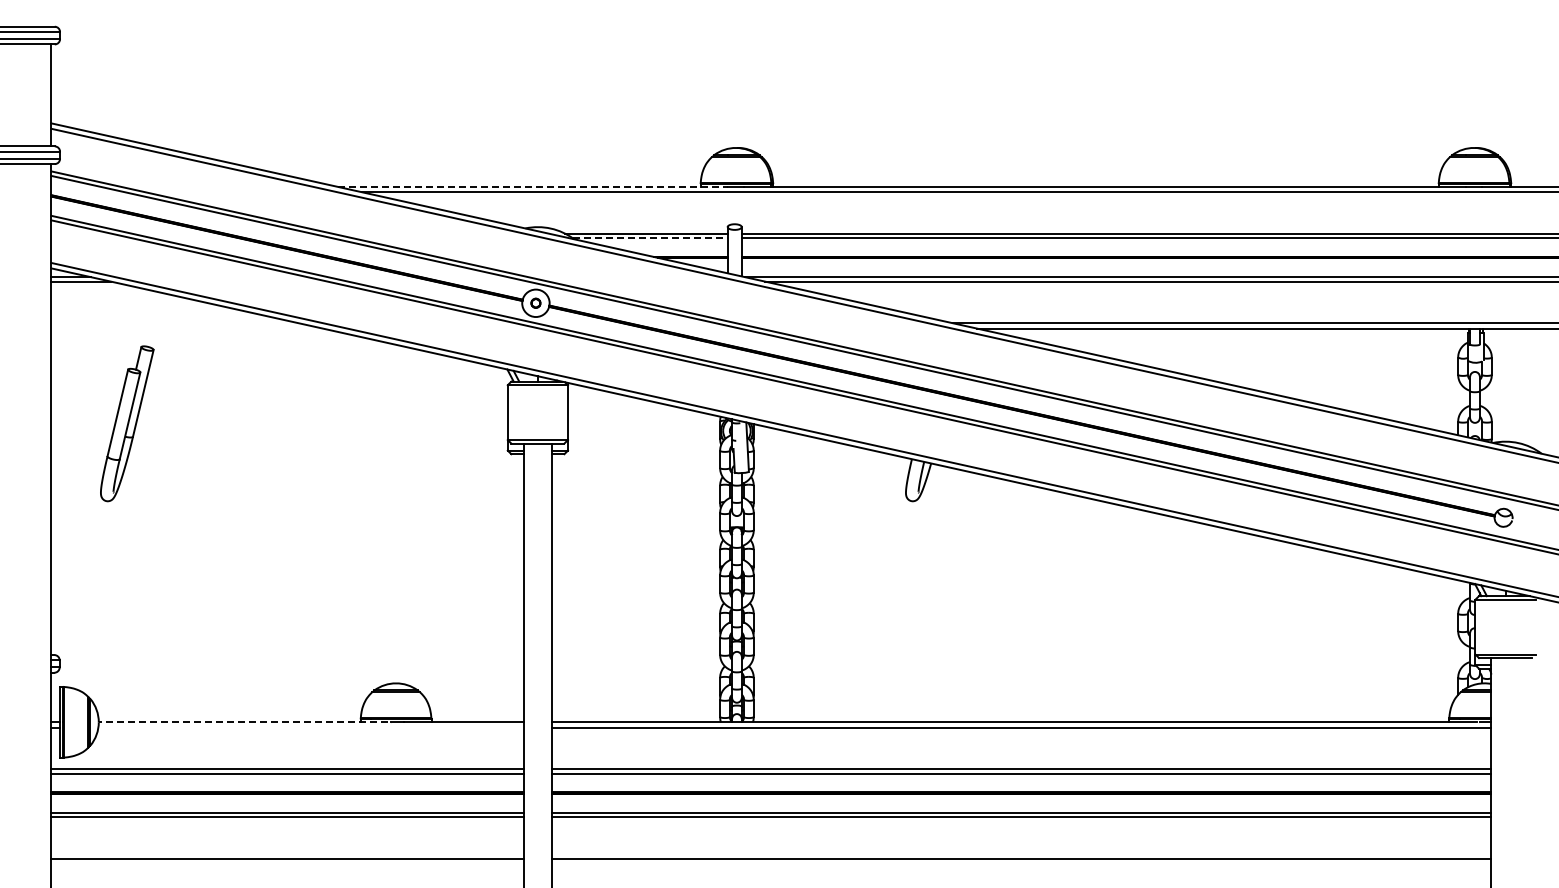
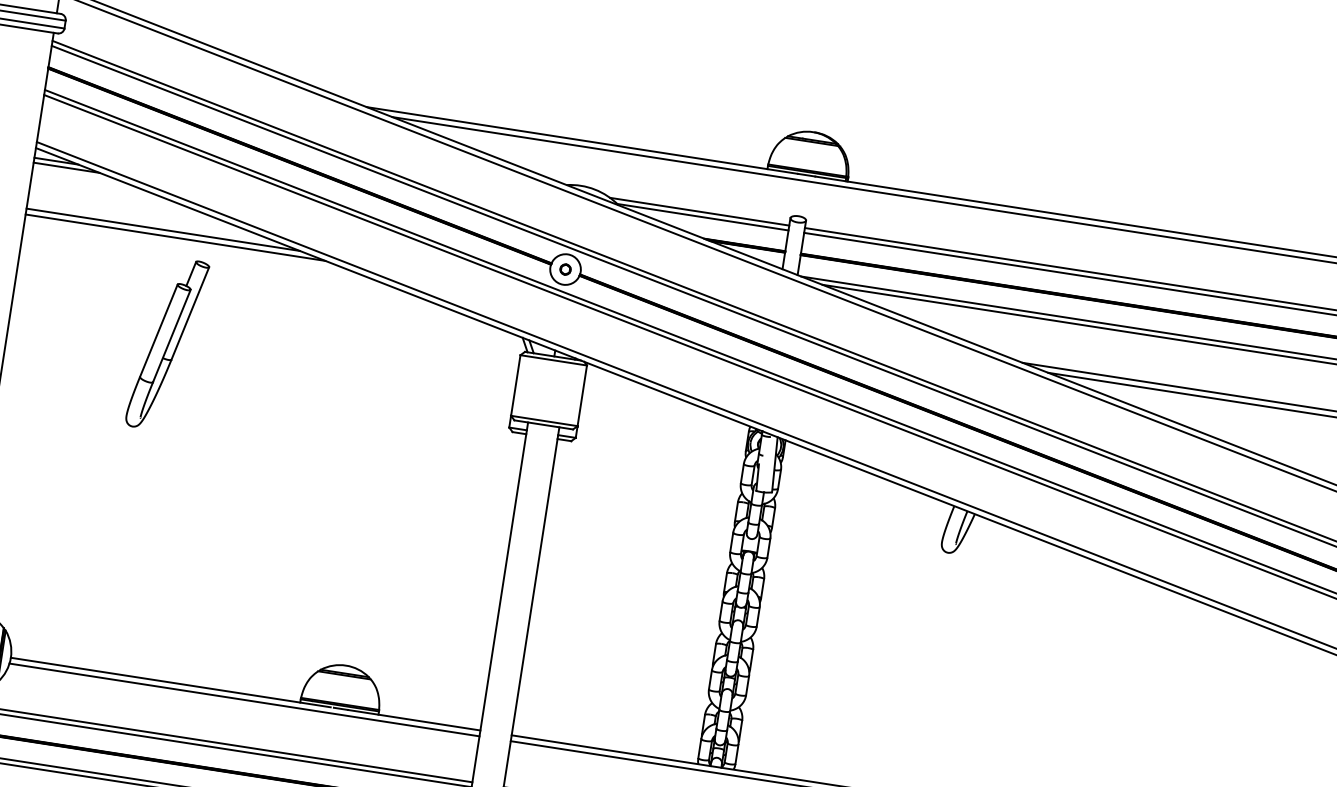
line: (533, 186) -> (582, 140), dashed -> solid
line: (650, 238) -> (703, 217), dashed -> solid
line: (174, 323) -> (162, 230), added
line: (186, 328) -> (175, 237), added
part: (127, 423) -> (167, 343), moved
line: (243, 722) -> (170, 682), dashed -> solid
line: (310, 727) -> (243, 699), added

